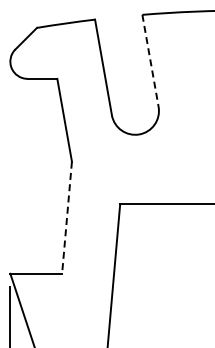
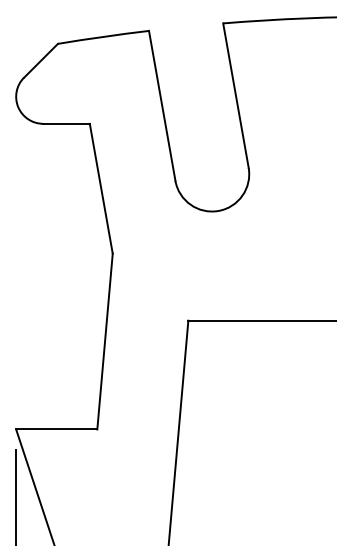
line: (150, 60) -> (235, 94), dashed -> solid
line: (66, 218) -> (104, 342), dashed -> solid

